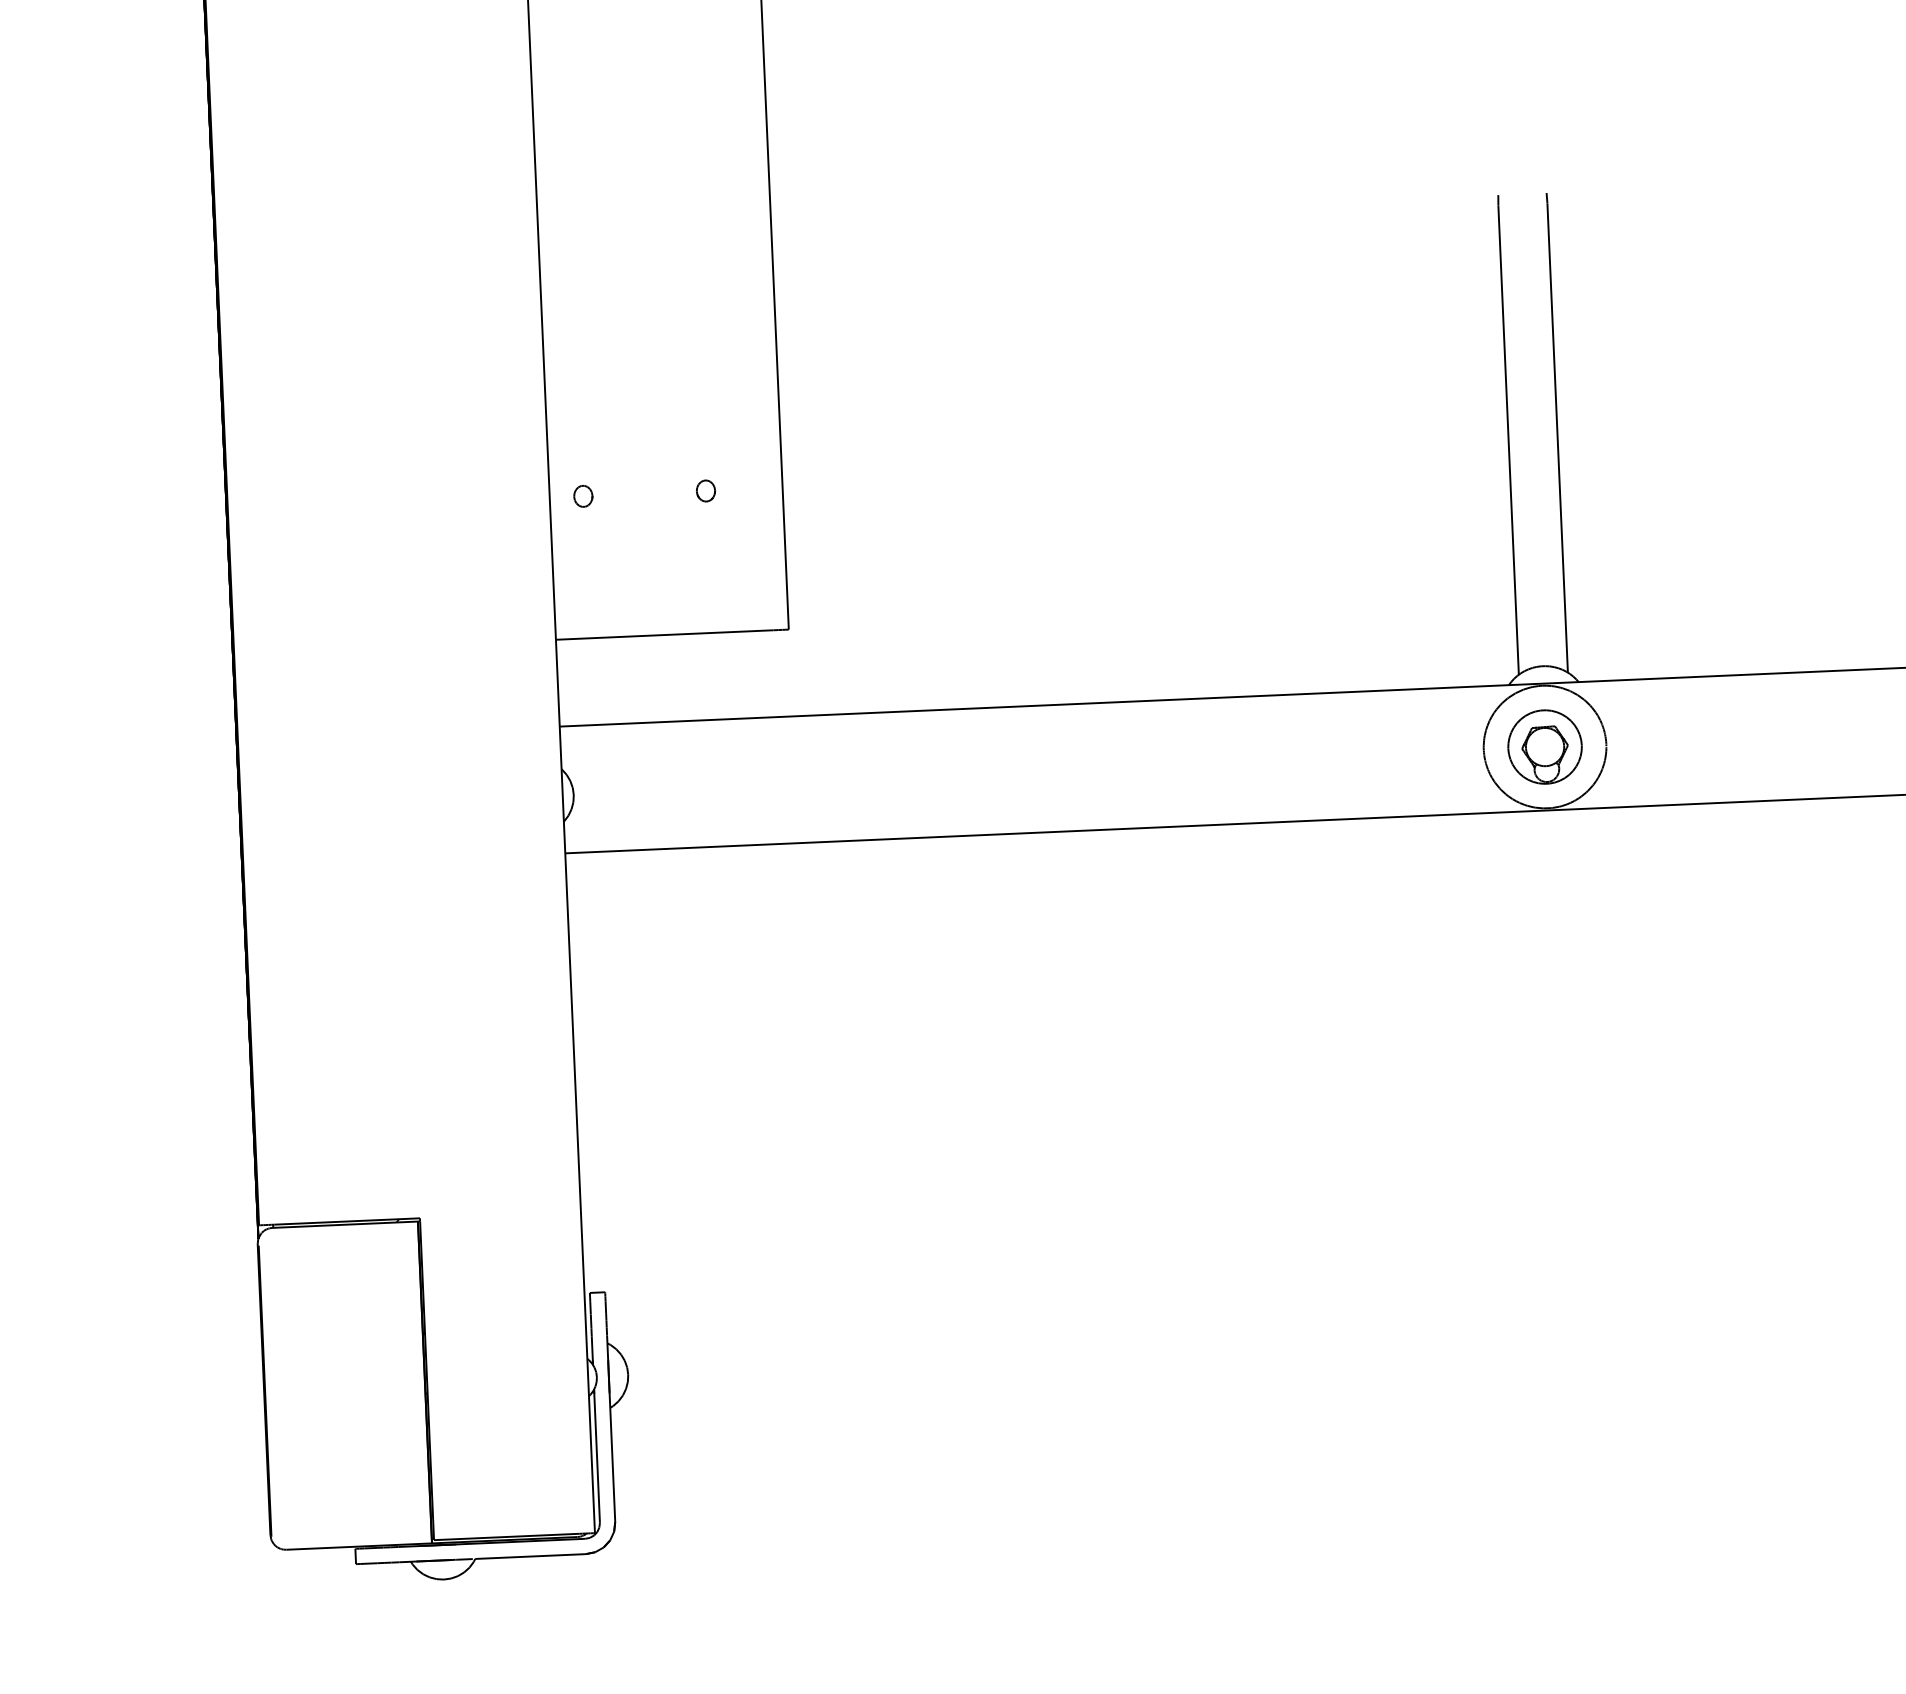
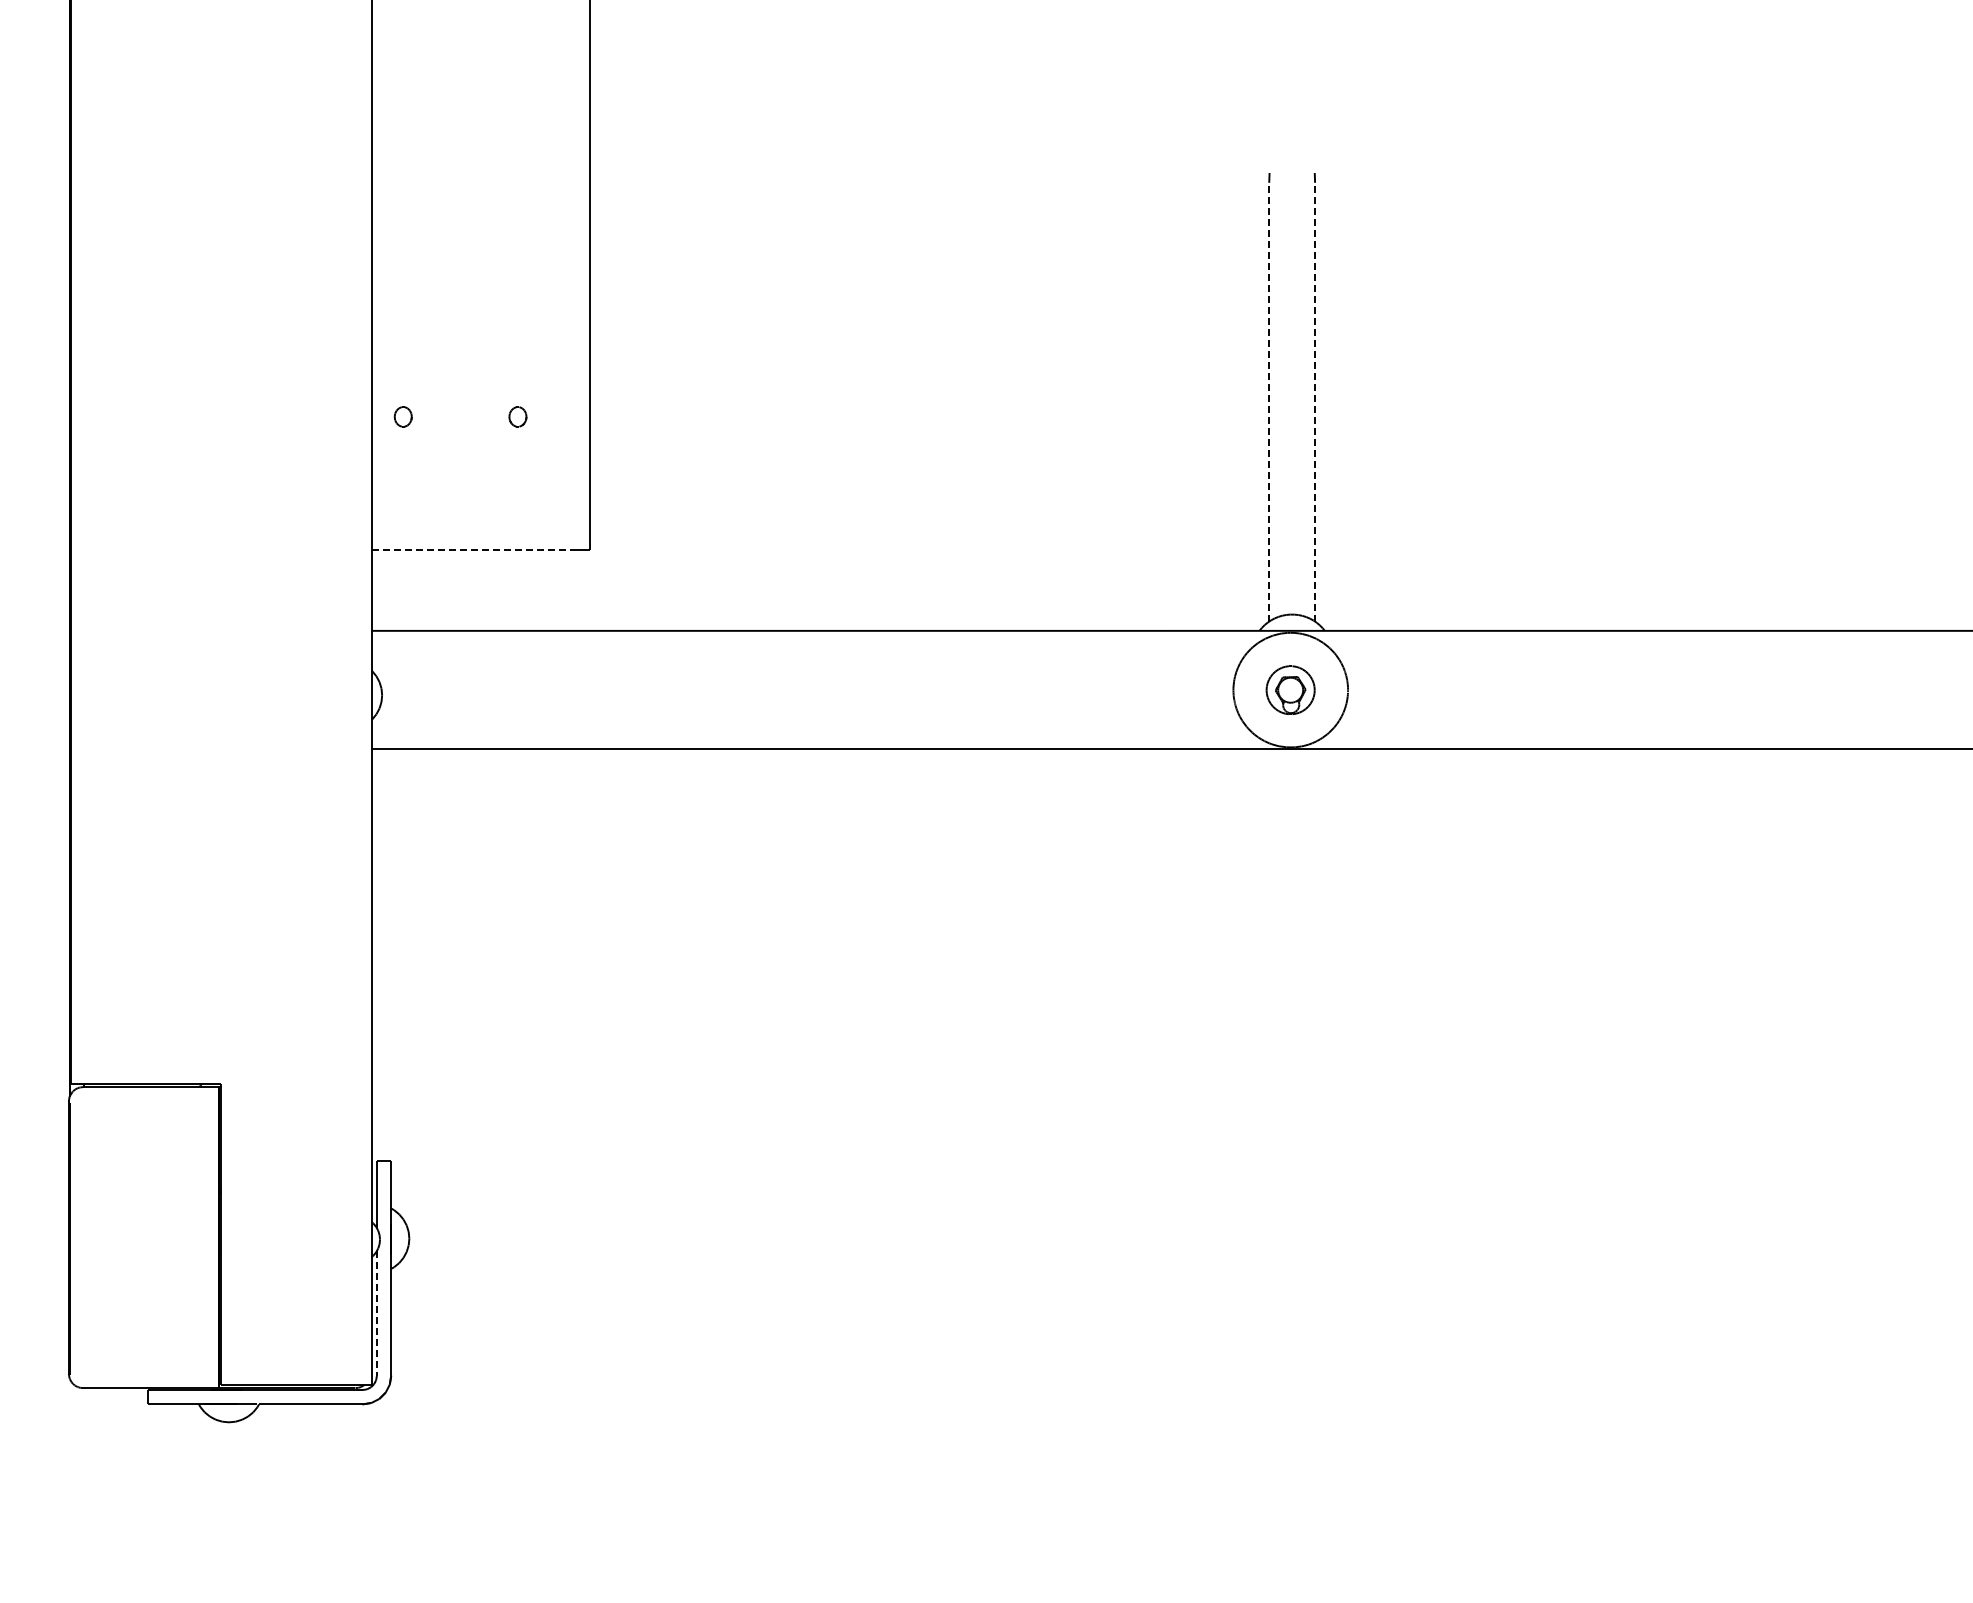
line: (1558, 437) -> (1315, 401), solid -> dashed
line: (1508, 439) -> (1269, 401), solid -> dashed
line: (664, 634) -> (473, 549), solid -> dashed
part: (1544, 747) -> (1290, 690), size x0.7
line: (596, 1456) -> (376, 1313), solid -> dashed

